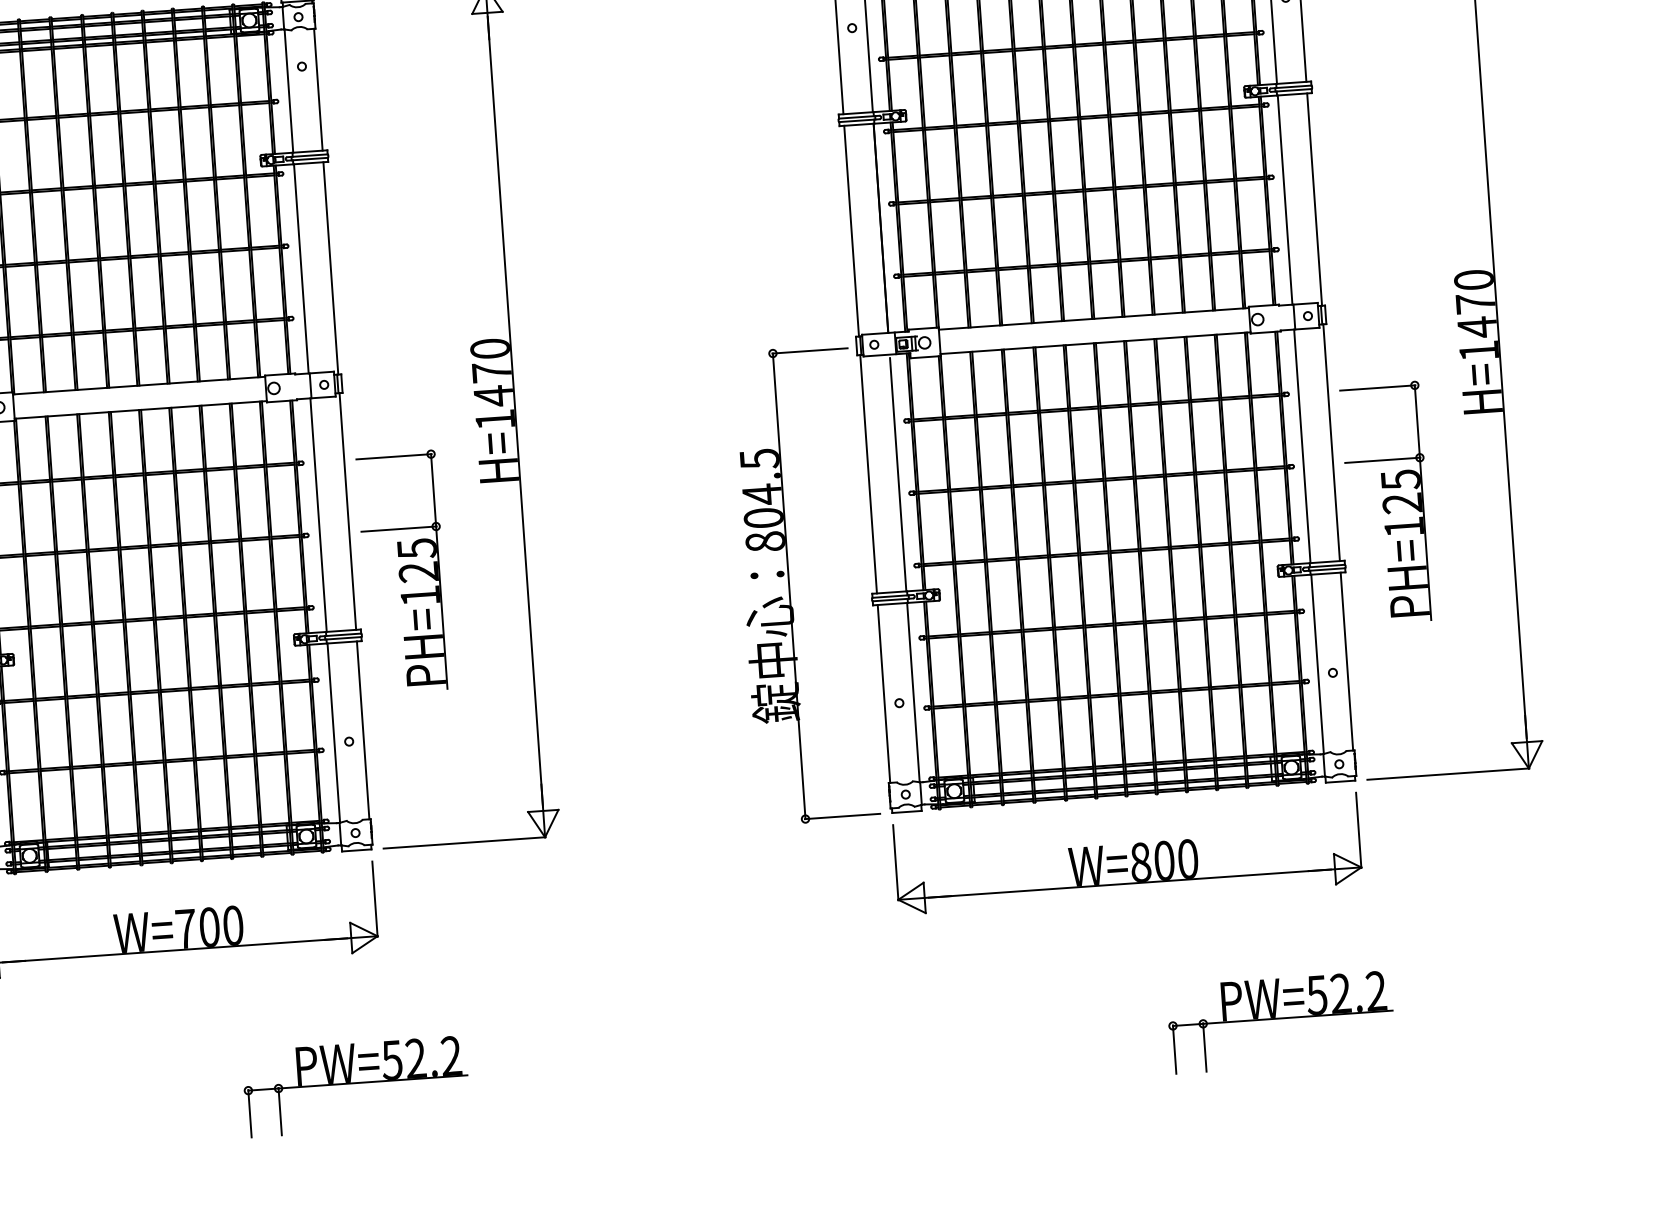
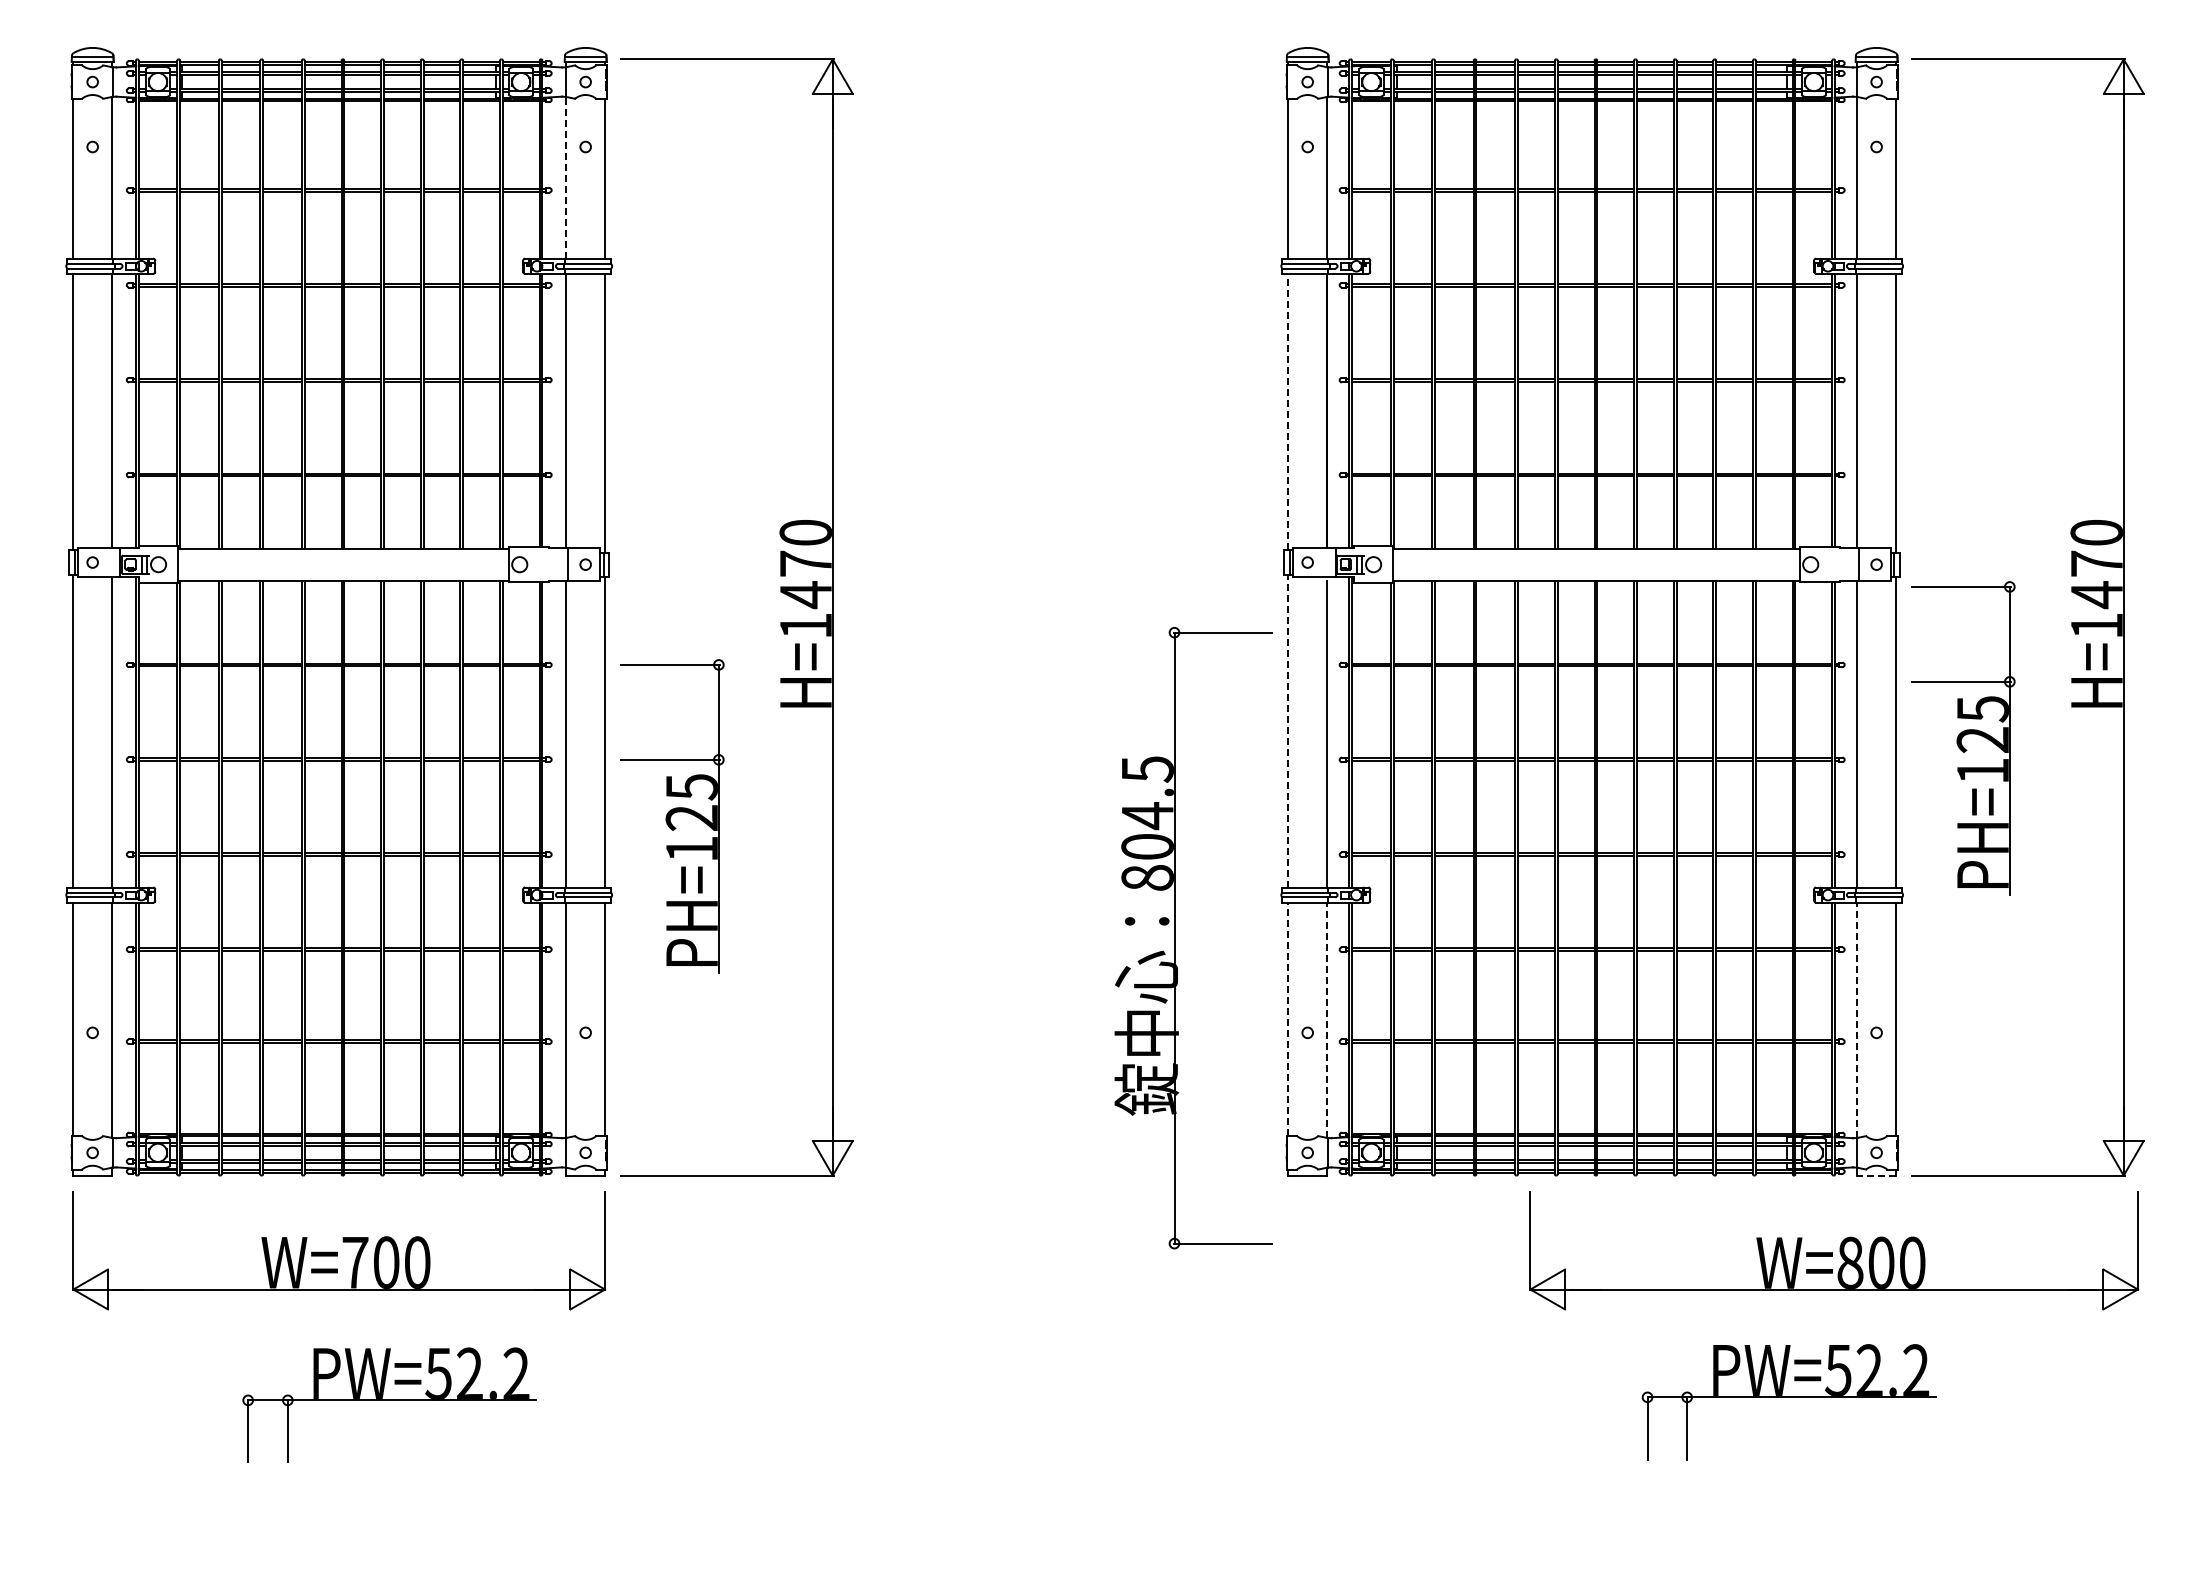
line: (288, 90) -> (566, 177), solid -> dashed
line: (851, 230) -> (1288, 411), solid -> dashed
line: (868, 473) -> (1288, 730), solid -> dashed
part: (1387, 503) -> (1963, 738), moved
part: (790, 586) -> (1175, 938), moved
line: (1317, 664) -> (1857, 1020), solid -> dashed
line: (913, 692) -> (1326, 1020), solid -> dashed
line: (884, 694) -> (1288, 1019), solid -> dashed
line: (1340, 781) -> (1876, 1175), solid -> dashed
part: (1128, 853) -> (1834, 1250), moved
part: (1280, 1022) -> (1788, 1402), moved
part: (356, 1086) -> (389, 1404), moved

